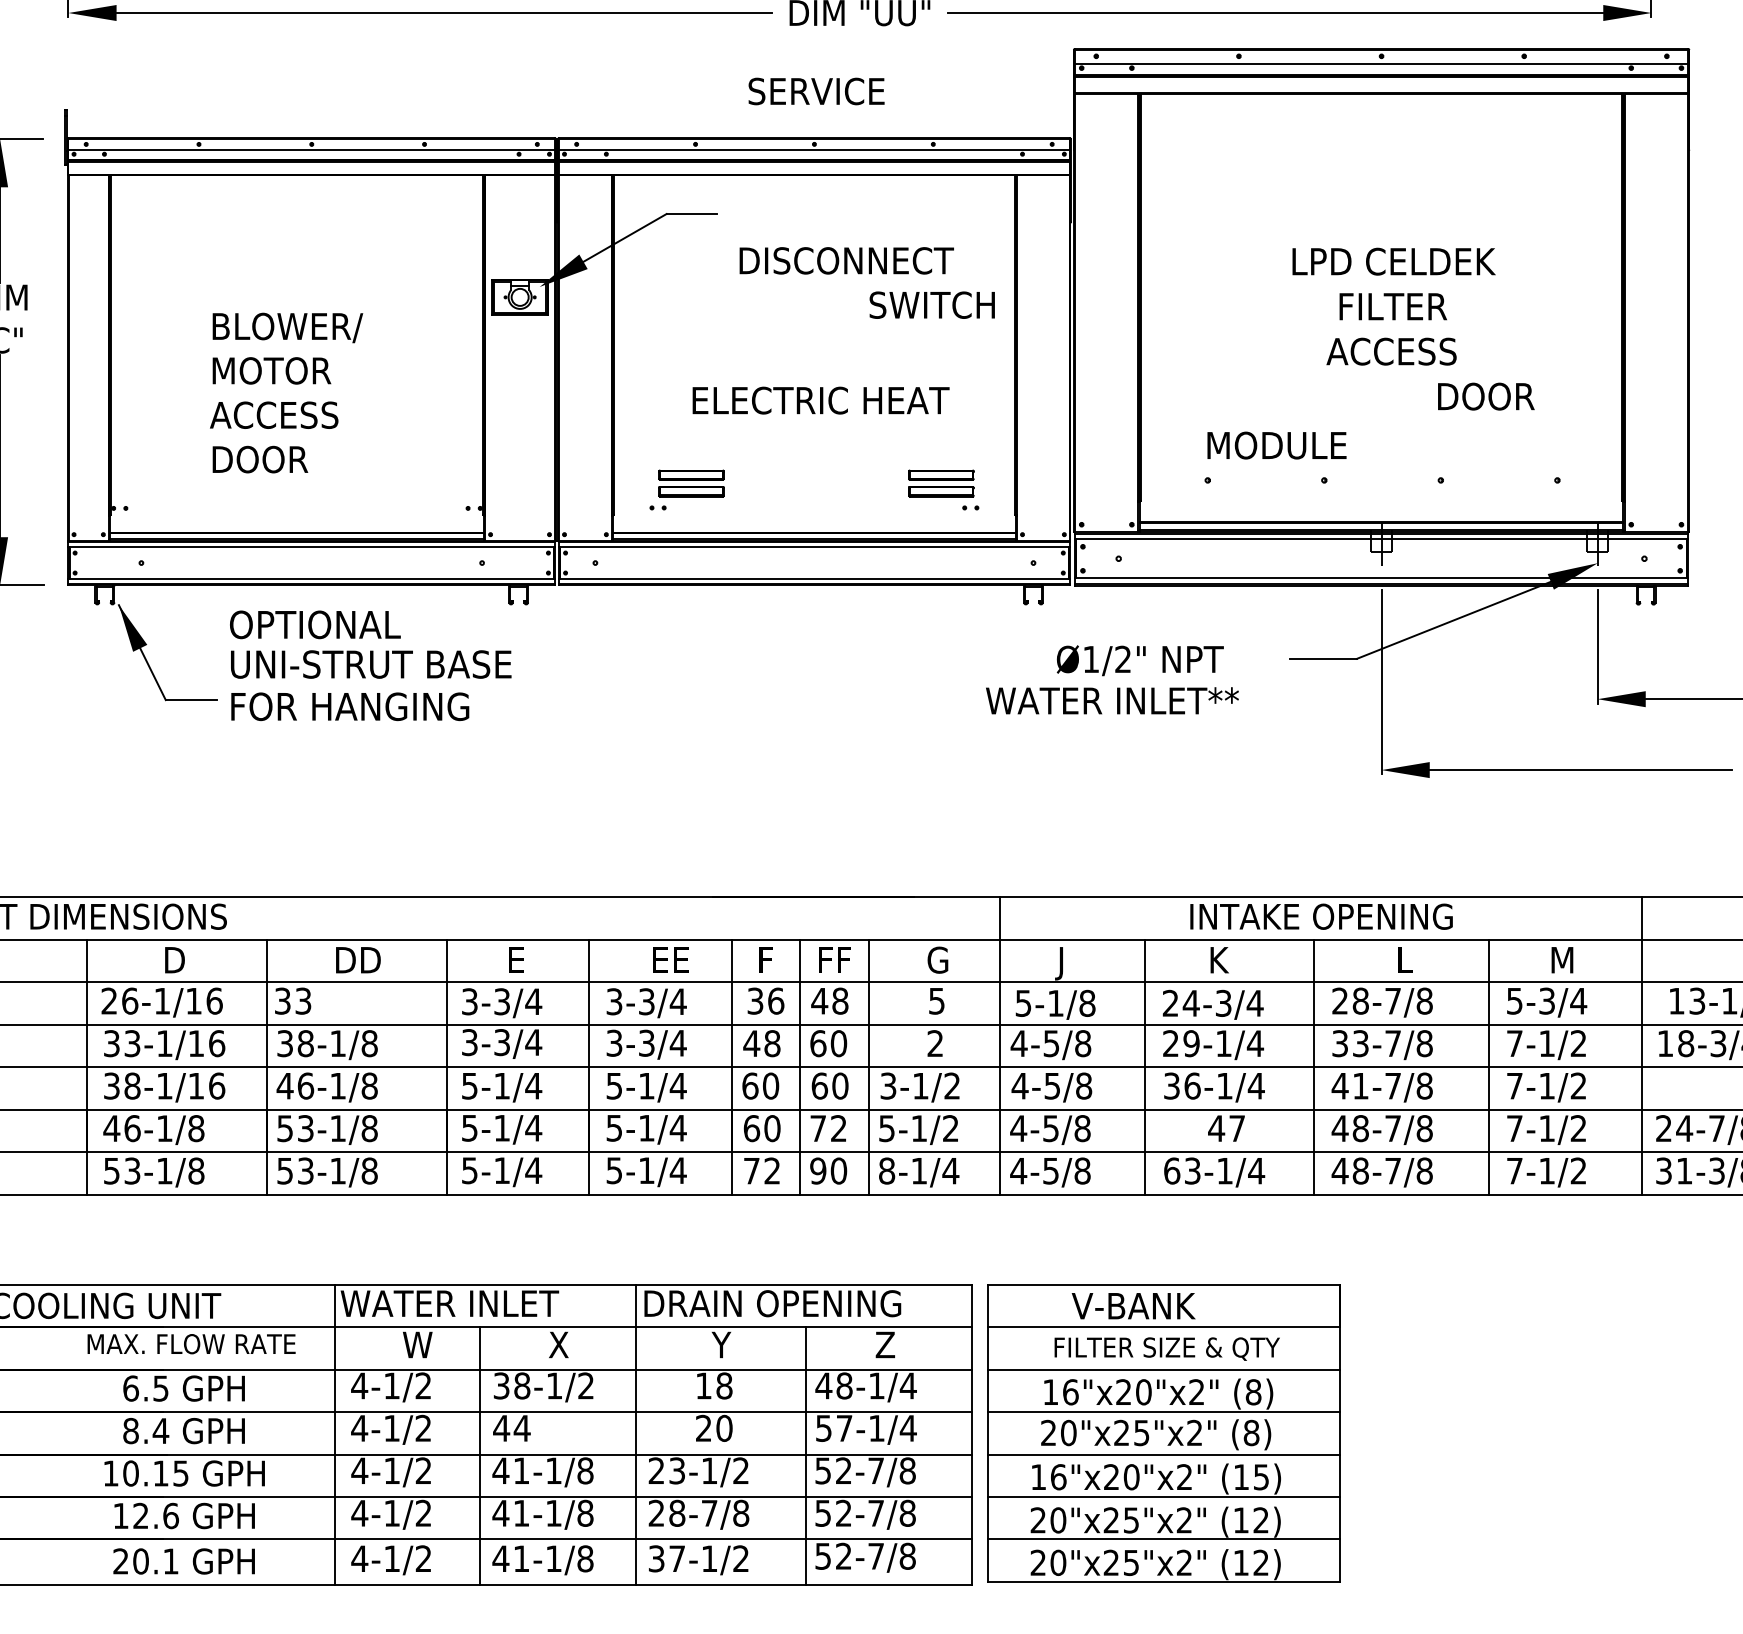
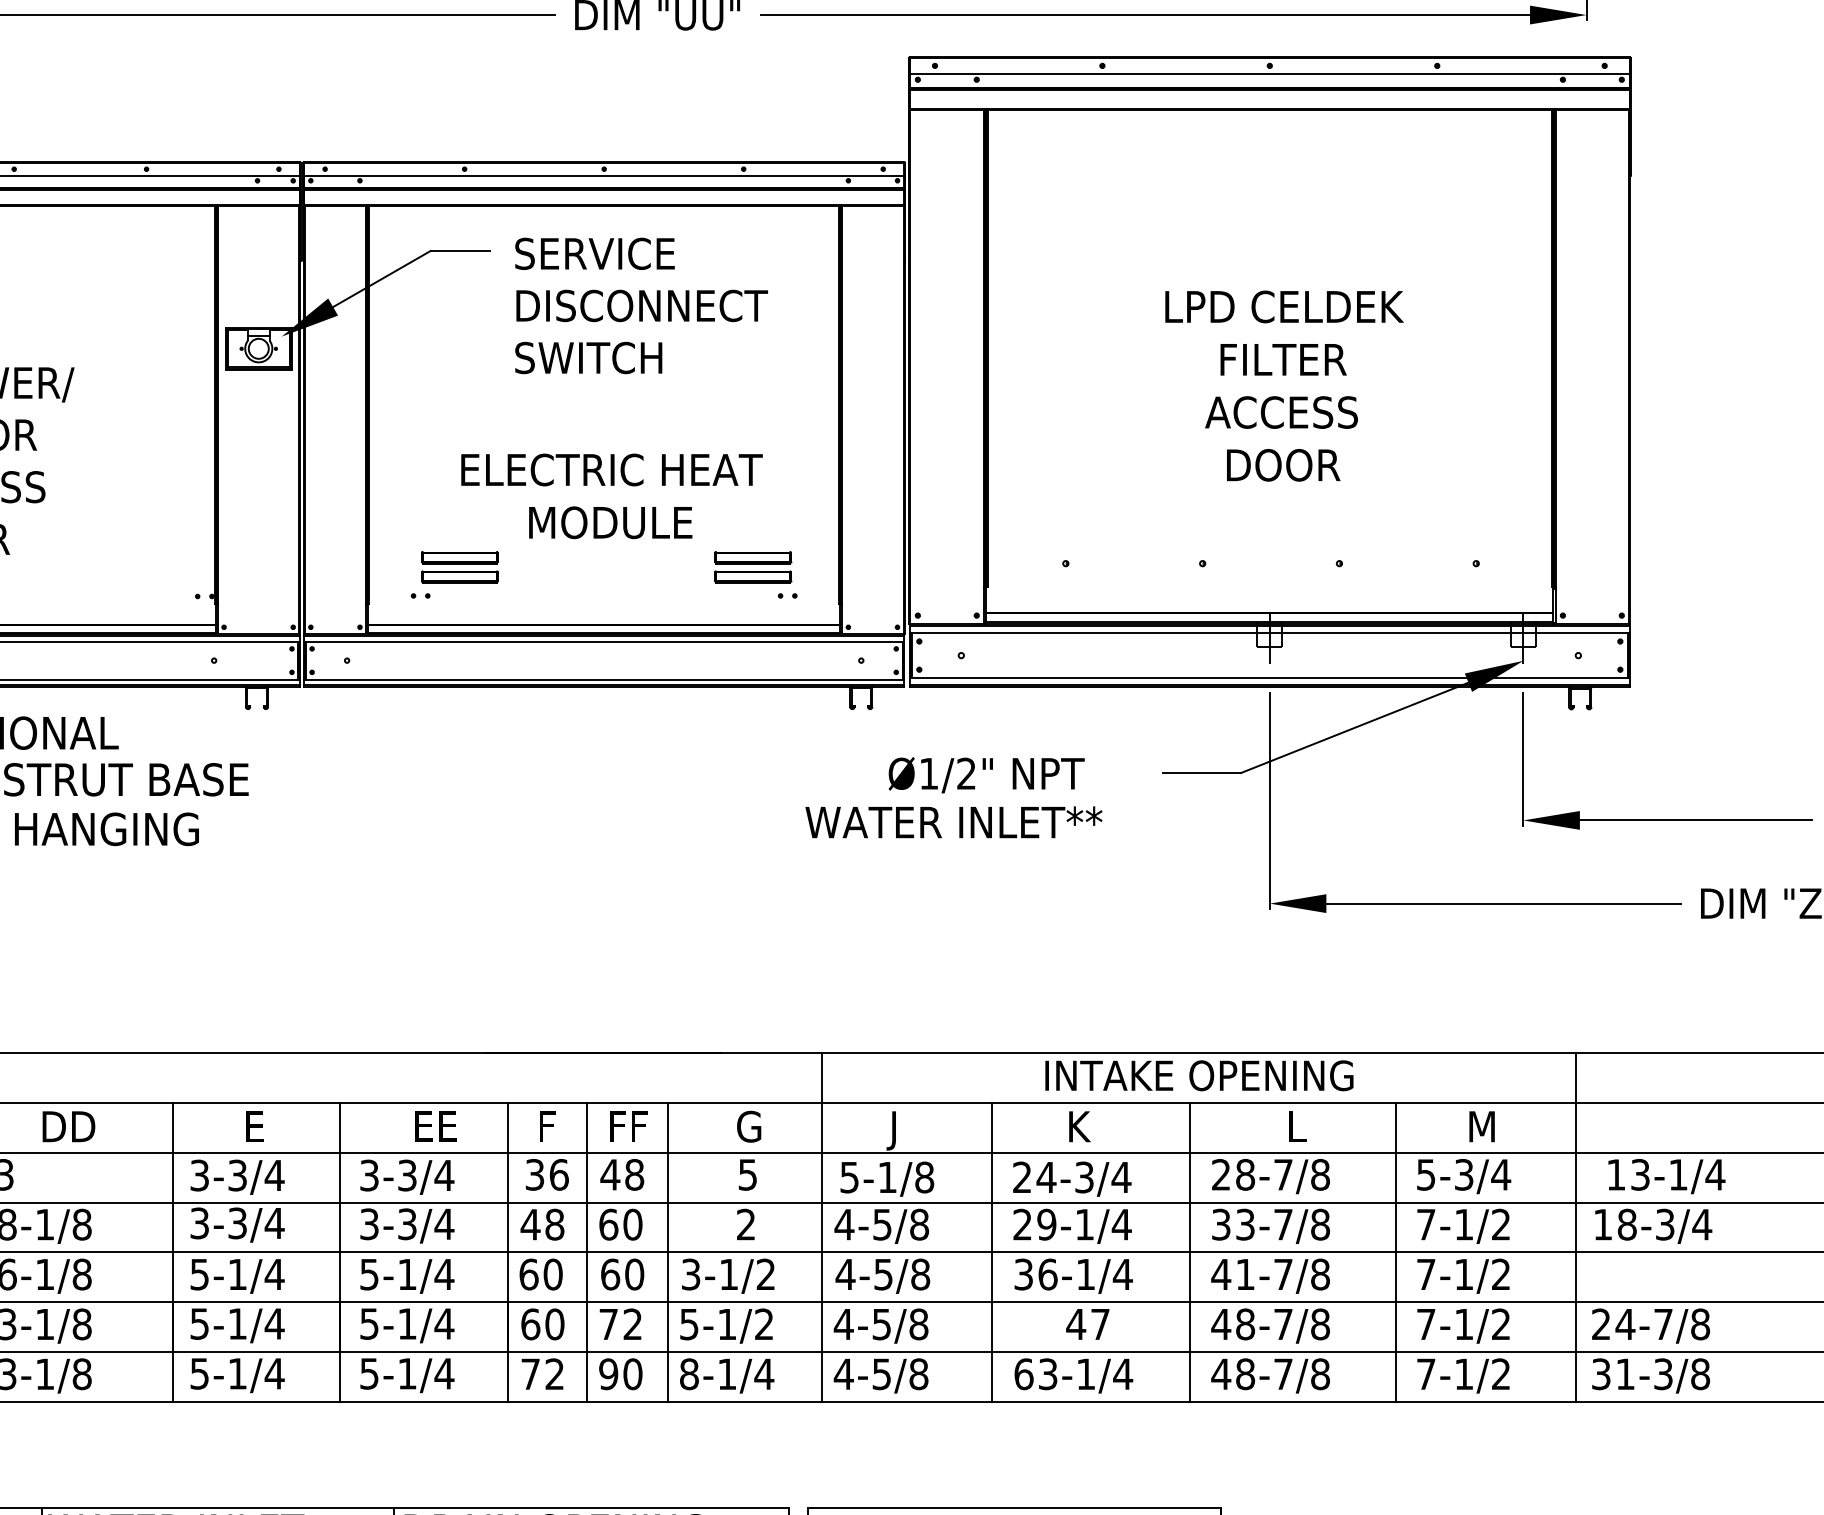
text: (816, 91) -> (594, 253), moved
text: (931, 304) -> (587, 357), moved
text: (1486, 396) -> (1283, 465), moved
text: (1276, 445) -> (610, 522), moved

